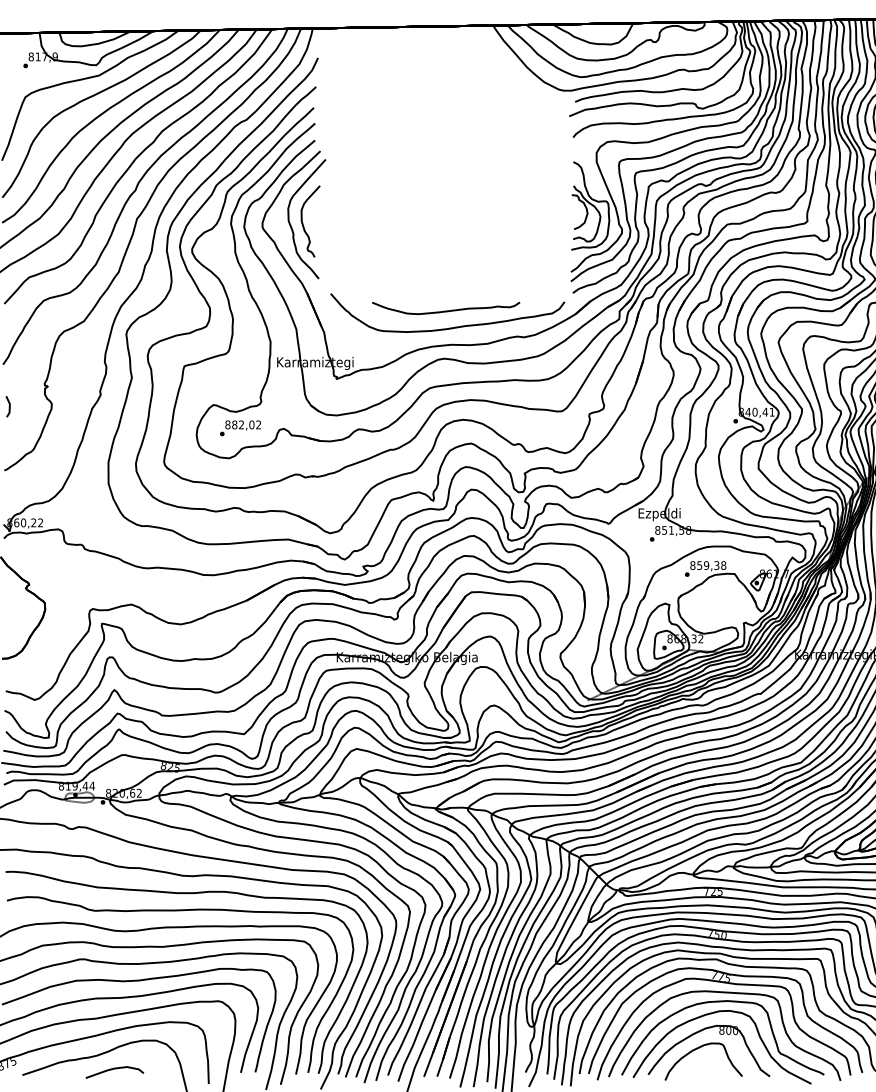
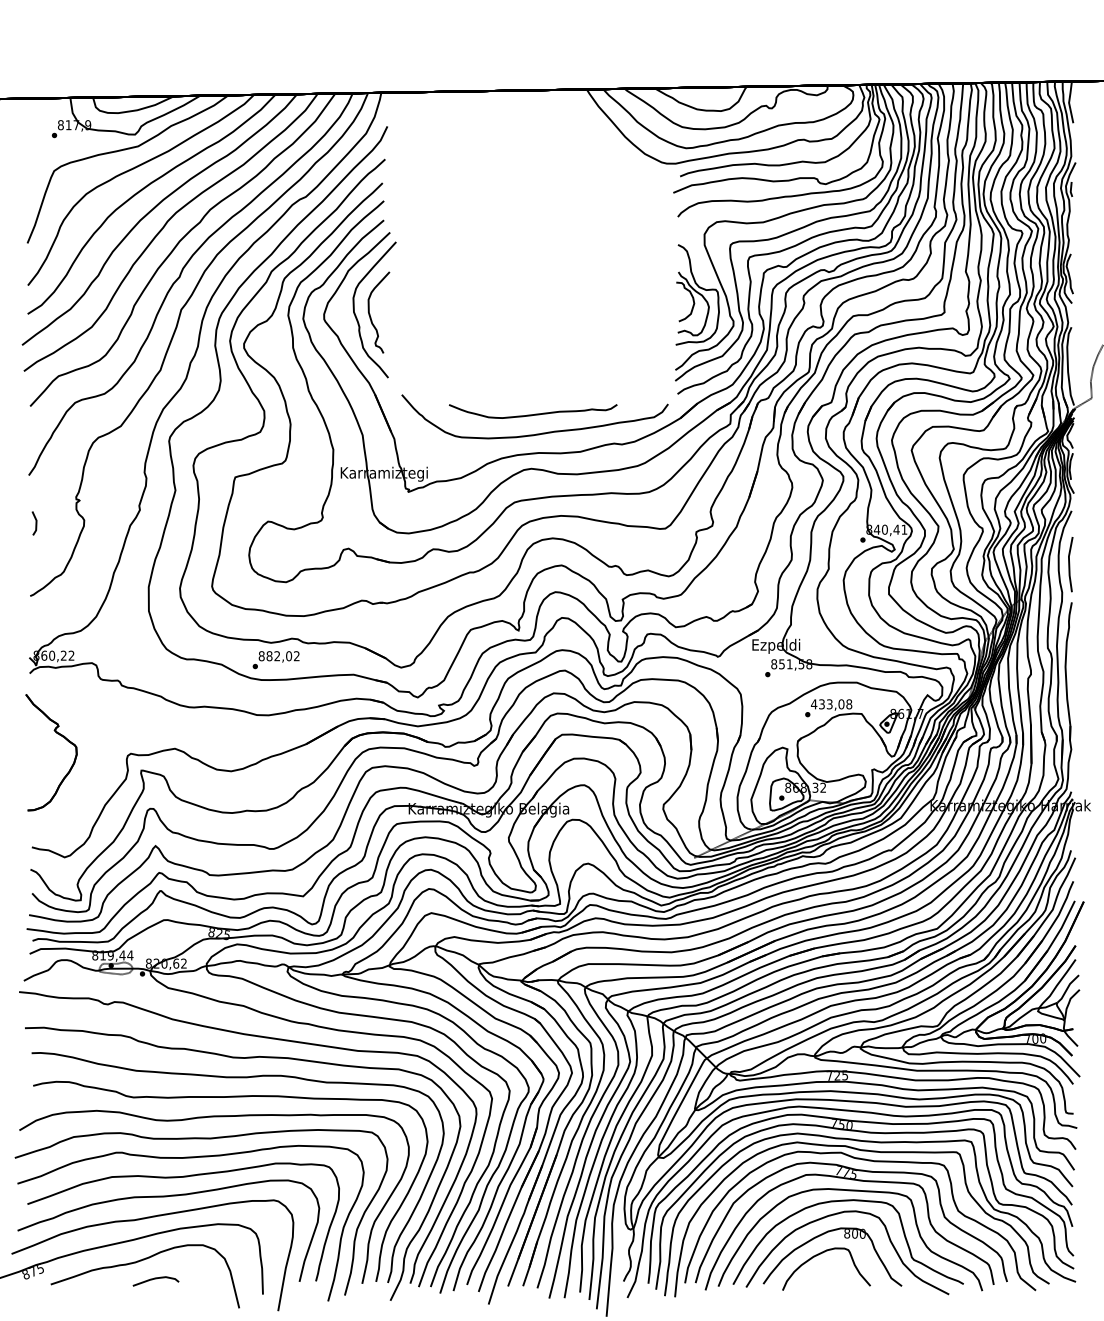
text: (239, 428) -> (275, 660), moved
text: (704, 565) -> (827, 704), 859,38 -> 433,08
part: (114, 1072) -> (155, 1281), size x0.7

